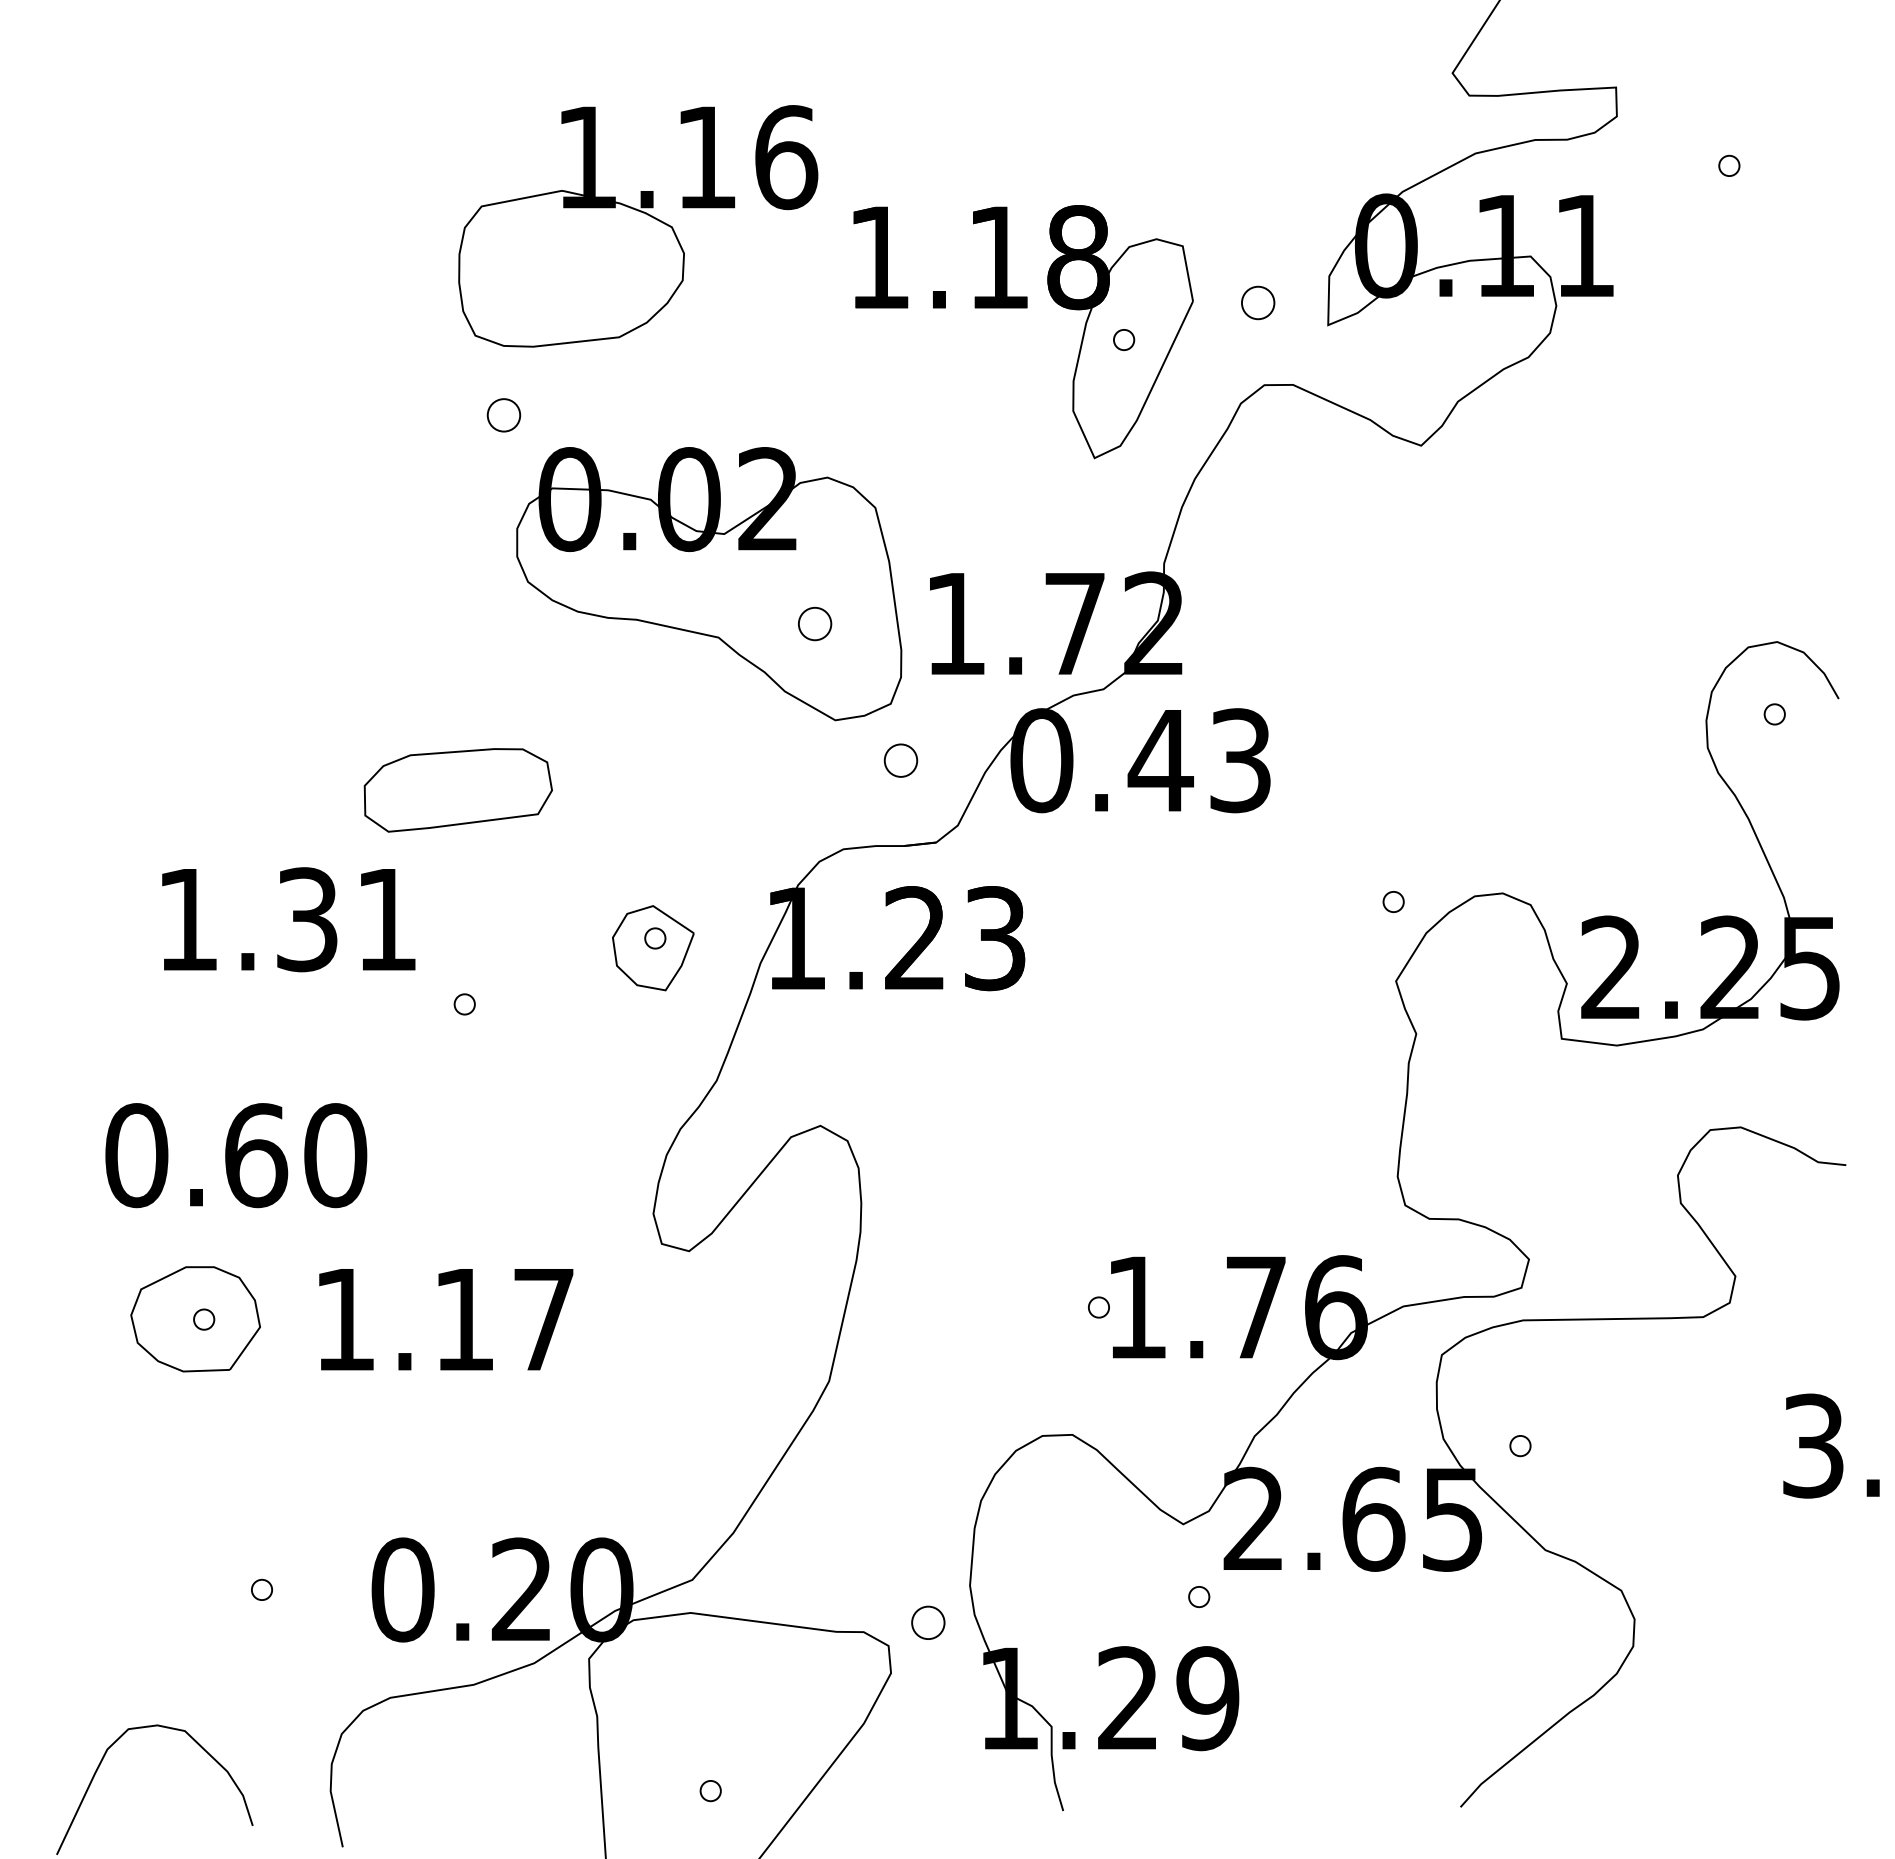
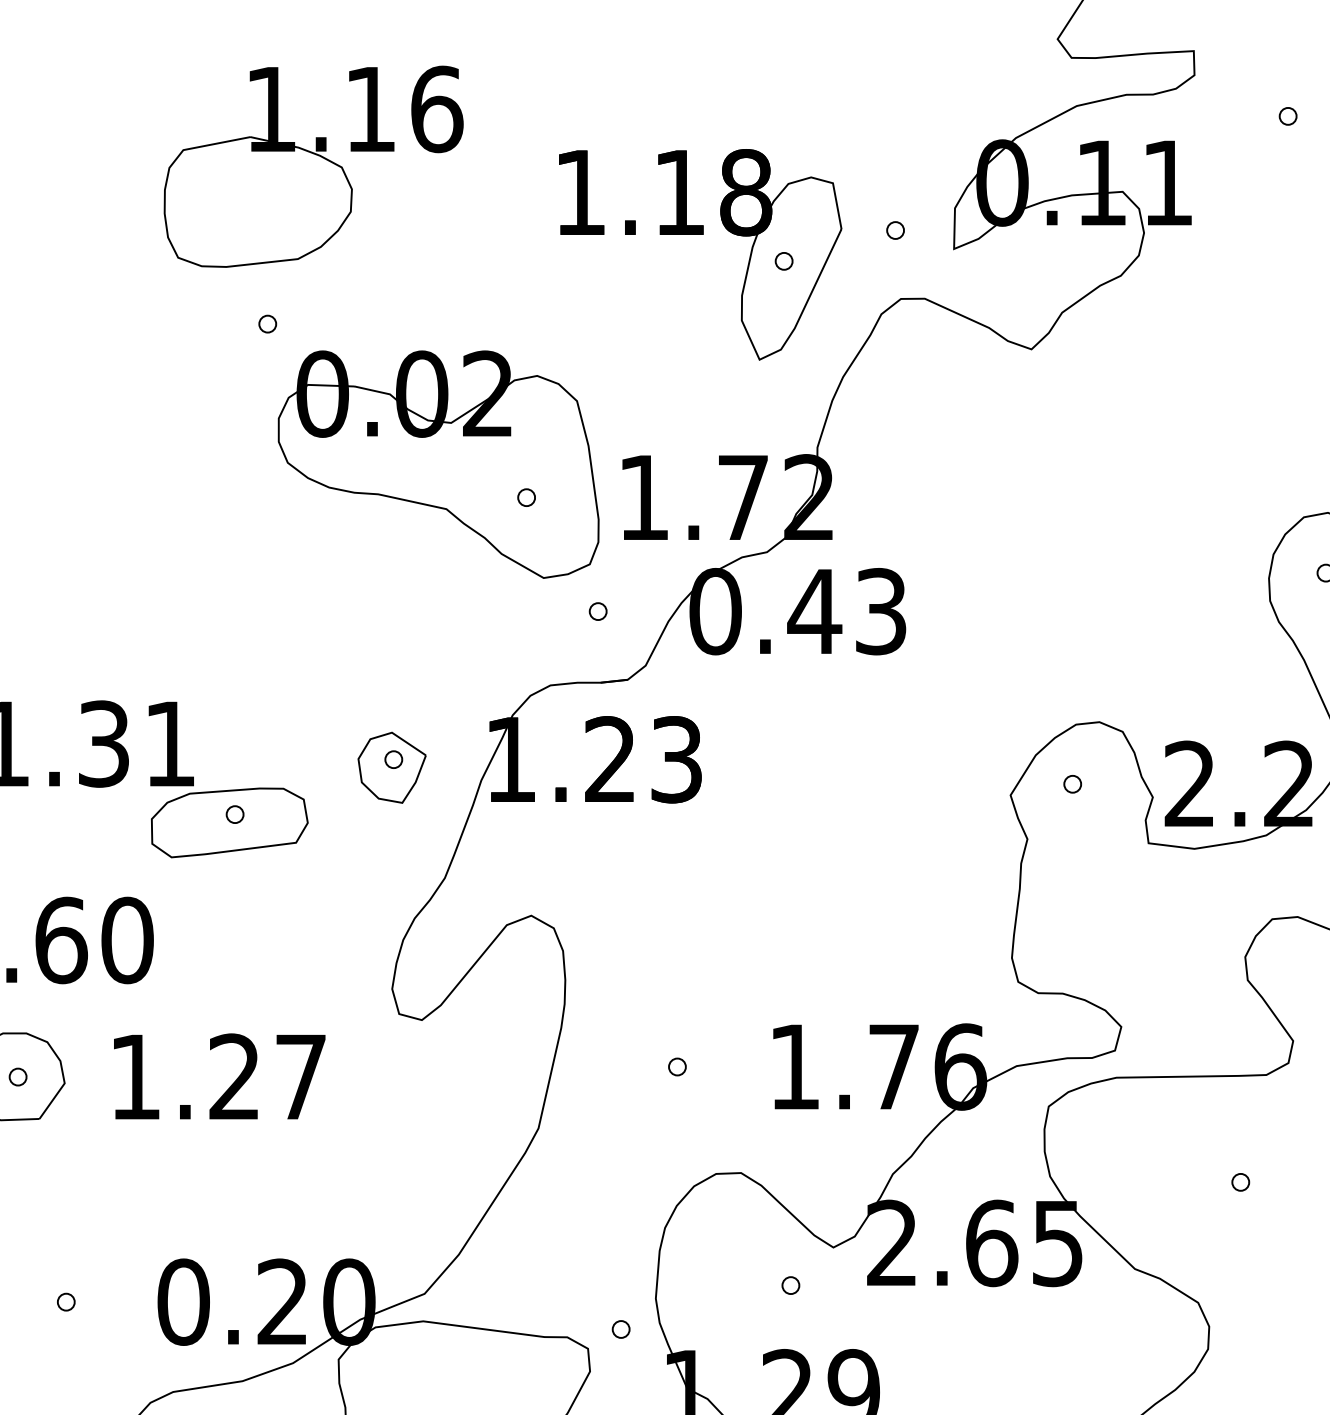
part: (638, 226) -> (314, 166), moved
part: (1257, 302) -> (895, 230), size x0.62
part: (503, 415) -> (267, 324), size x0.62
part: (814, 623) -> (526, 497), size x0.62
part: (900, 760) -> (597, 611), size x0.62
part: (457, 790) -> (229, 823), moved
part: (1393, 901) -> (1072, 783), moved
part: (1098, 1307) -> (677, 1066), moved
text: (463, 1318) -> (234, 1076), 1.17 -> 1.27
part: (1520, 1446) -> (1240, 1182), moved
part: (1199, 1596) -> (791, 1285), moved
part: (928, 1622) -> (621, 1329), size x0.62

